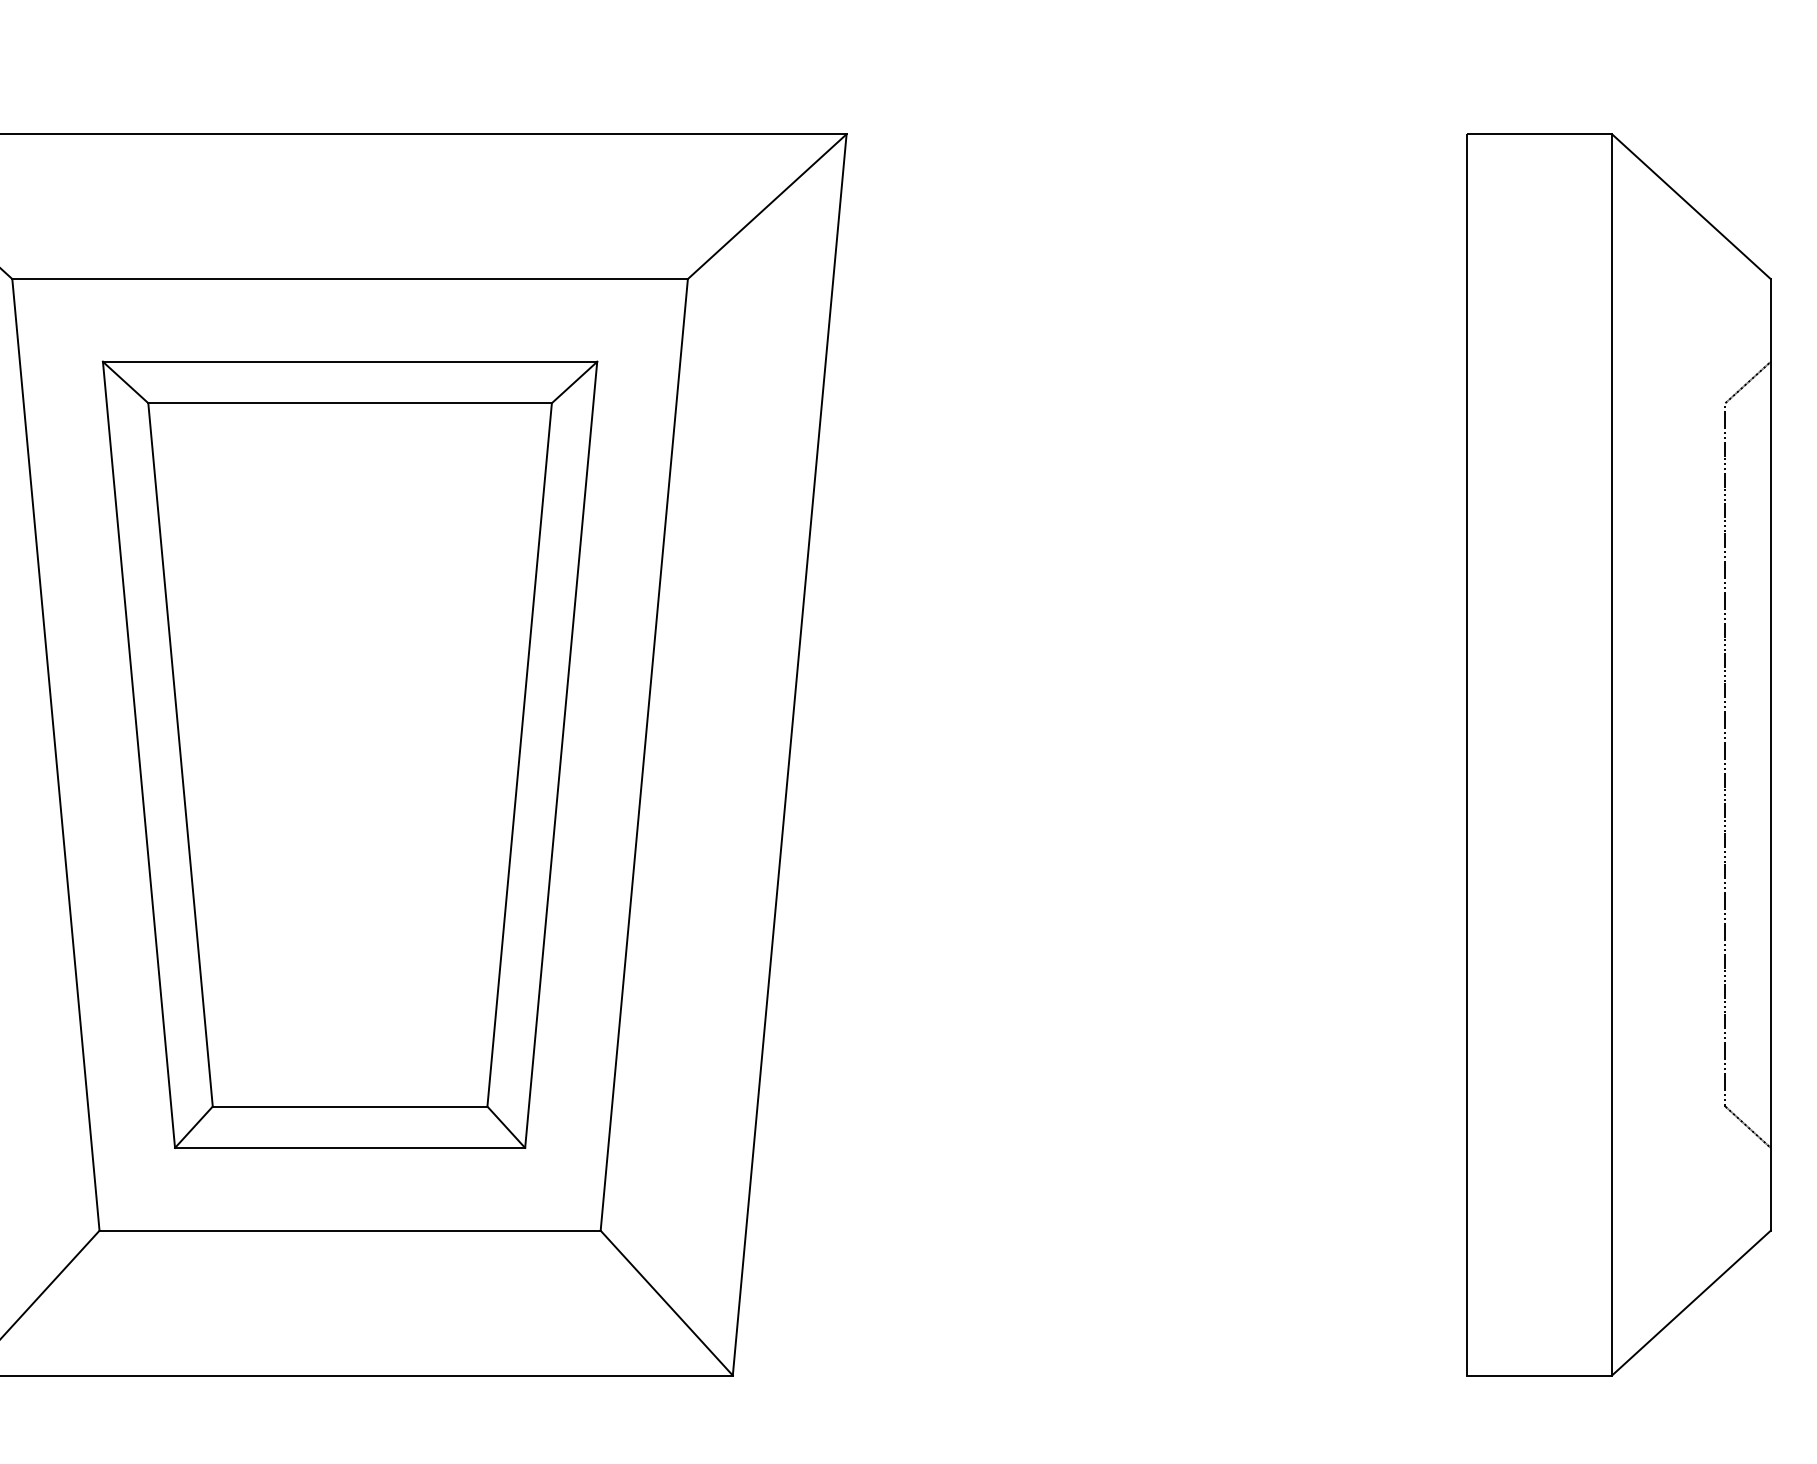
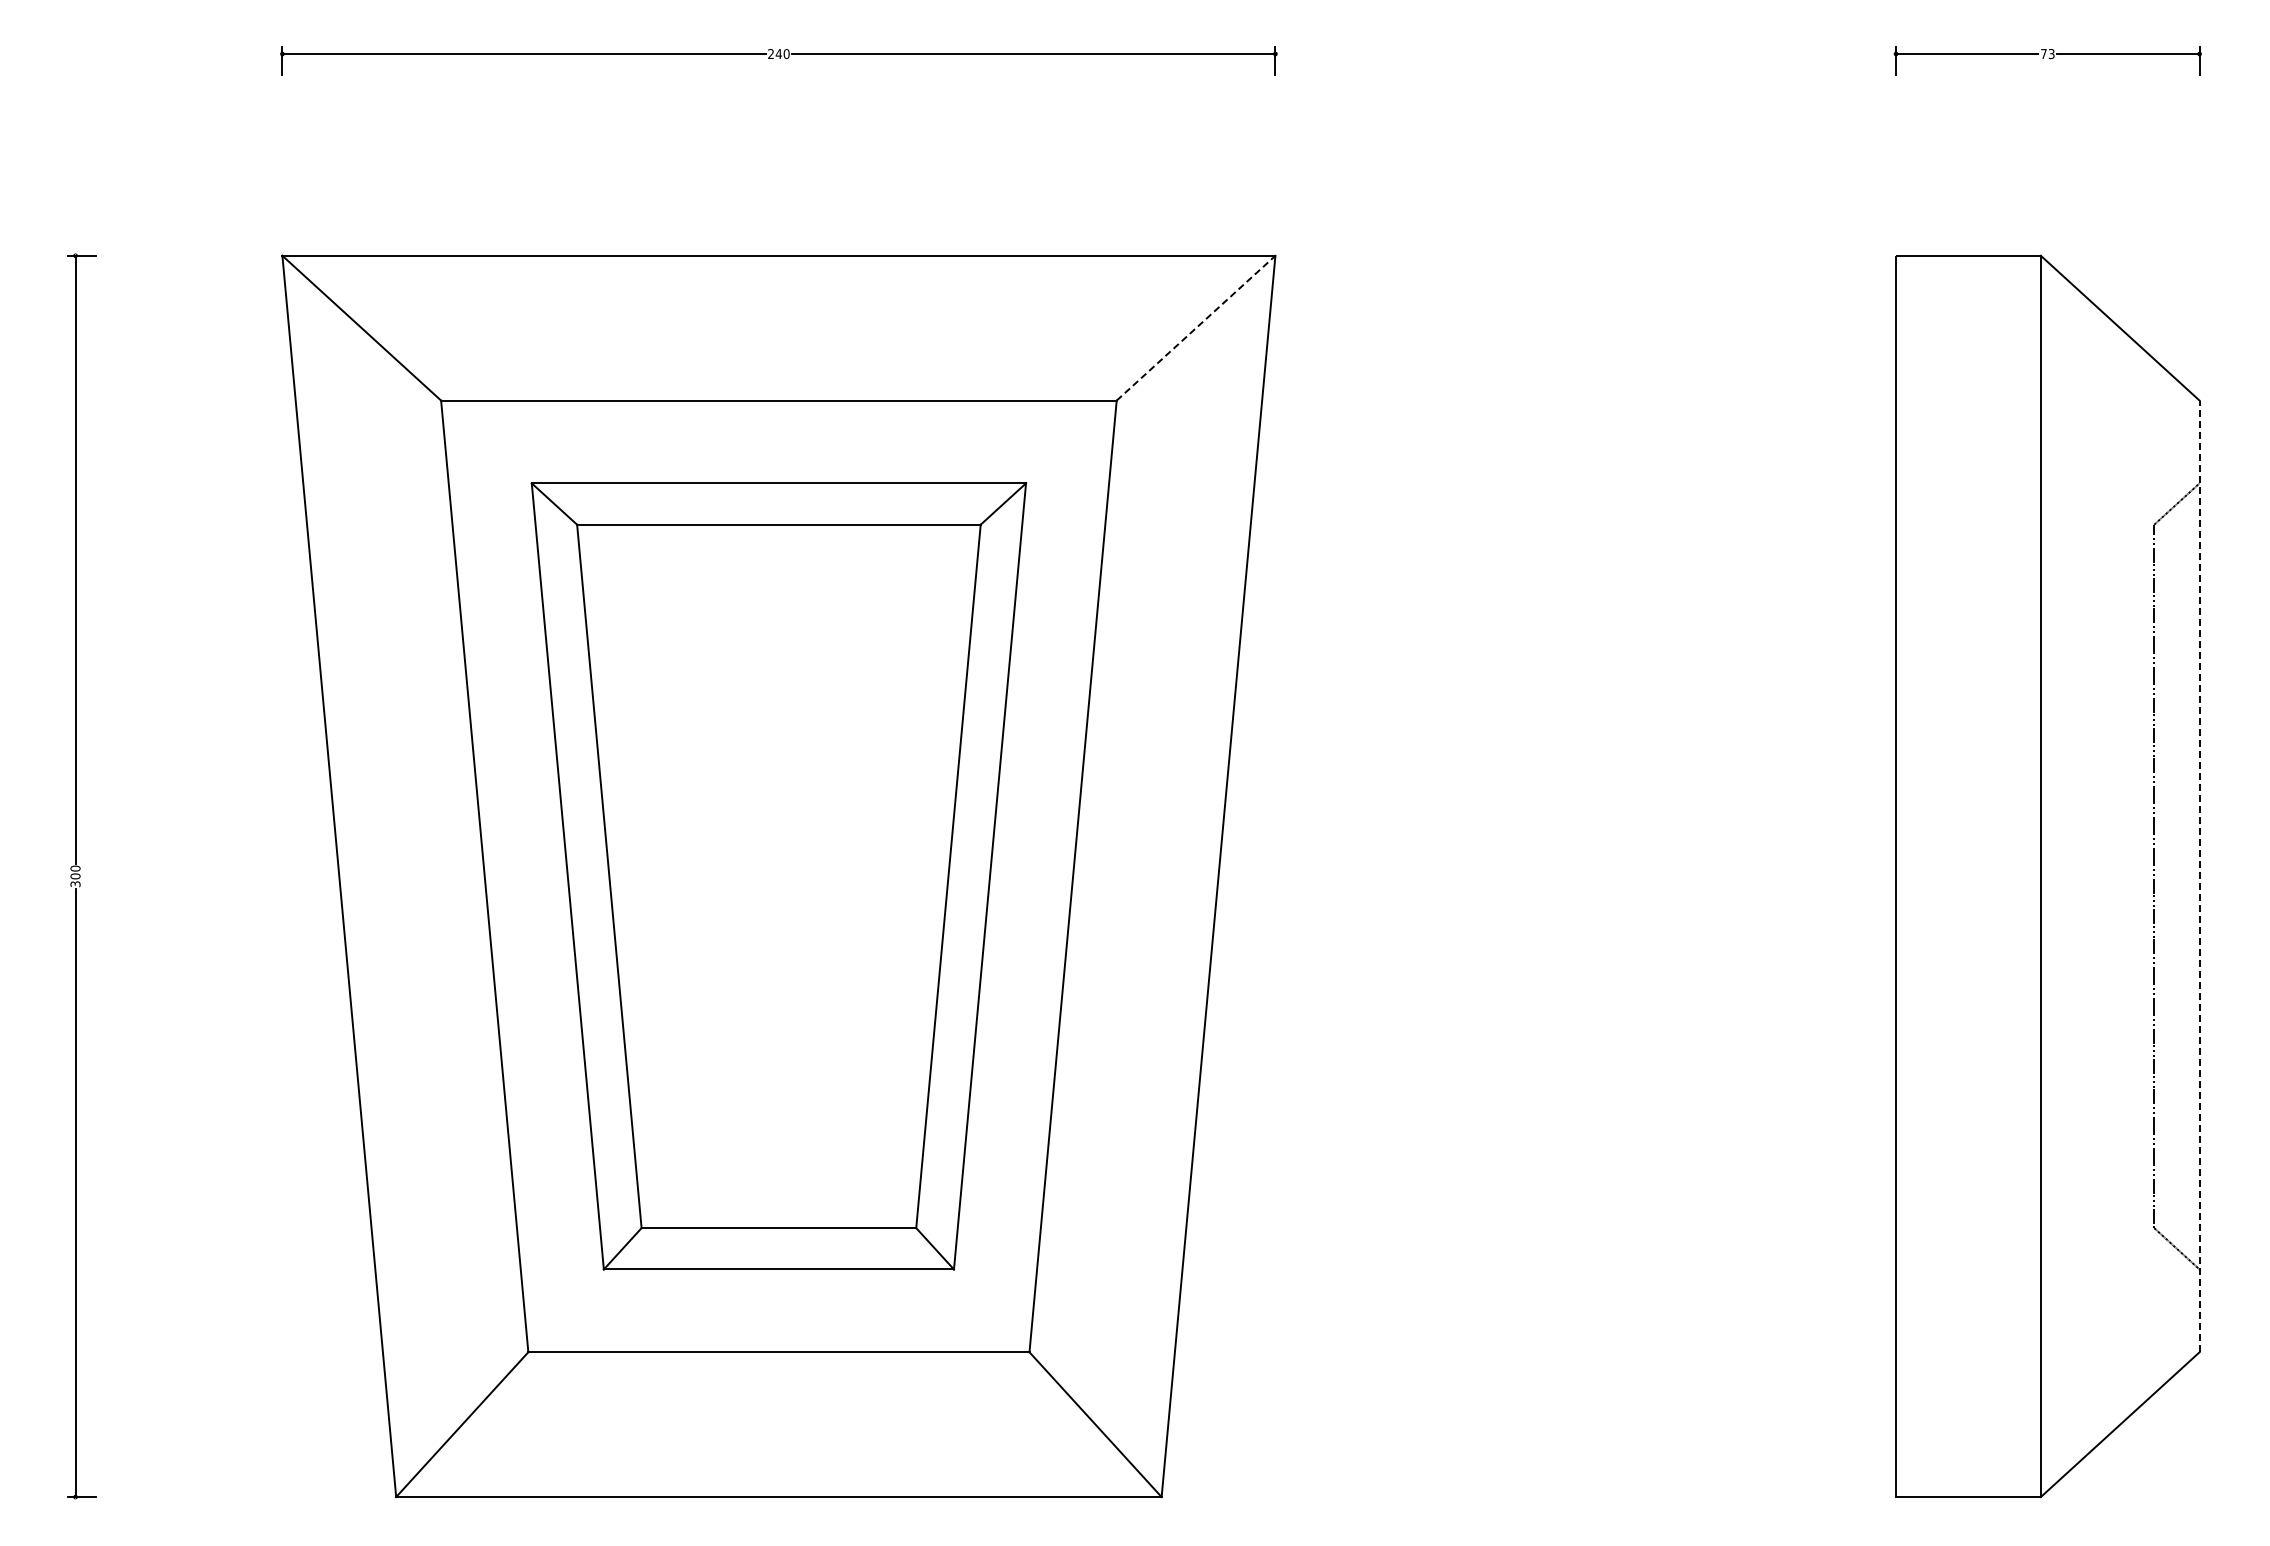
line: (767, 205) -> (1196, 327), solid -> dashed
line: (1770, 754) -> (2199, 876), solid -> dashed

